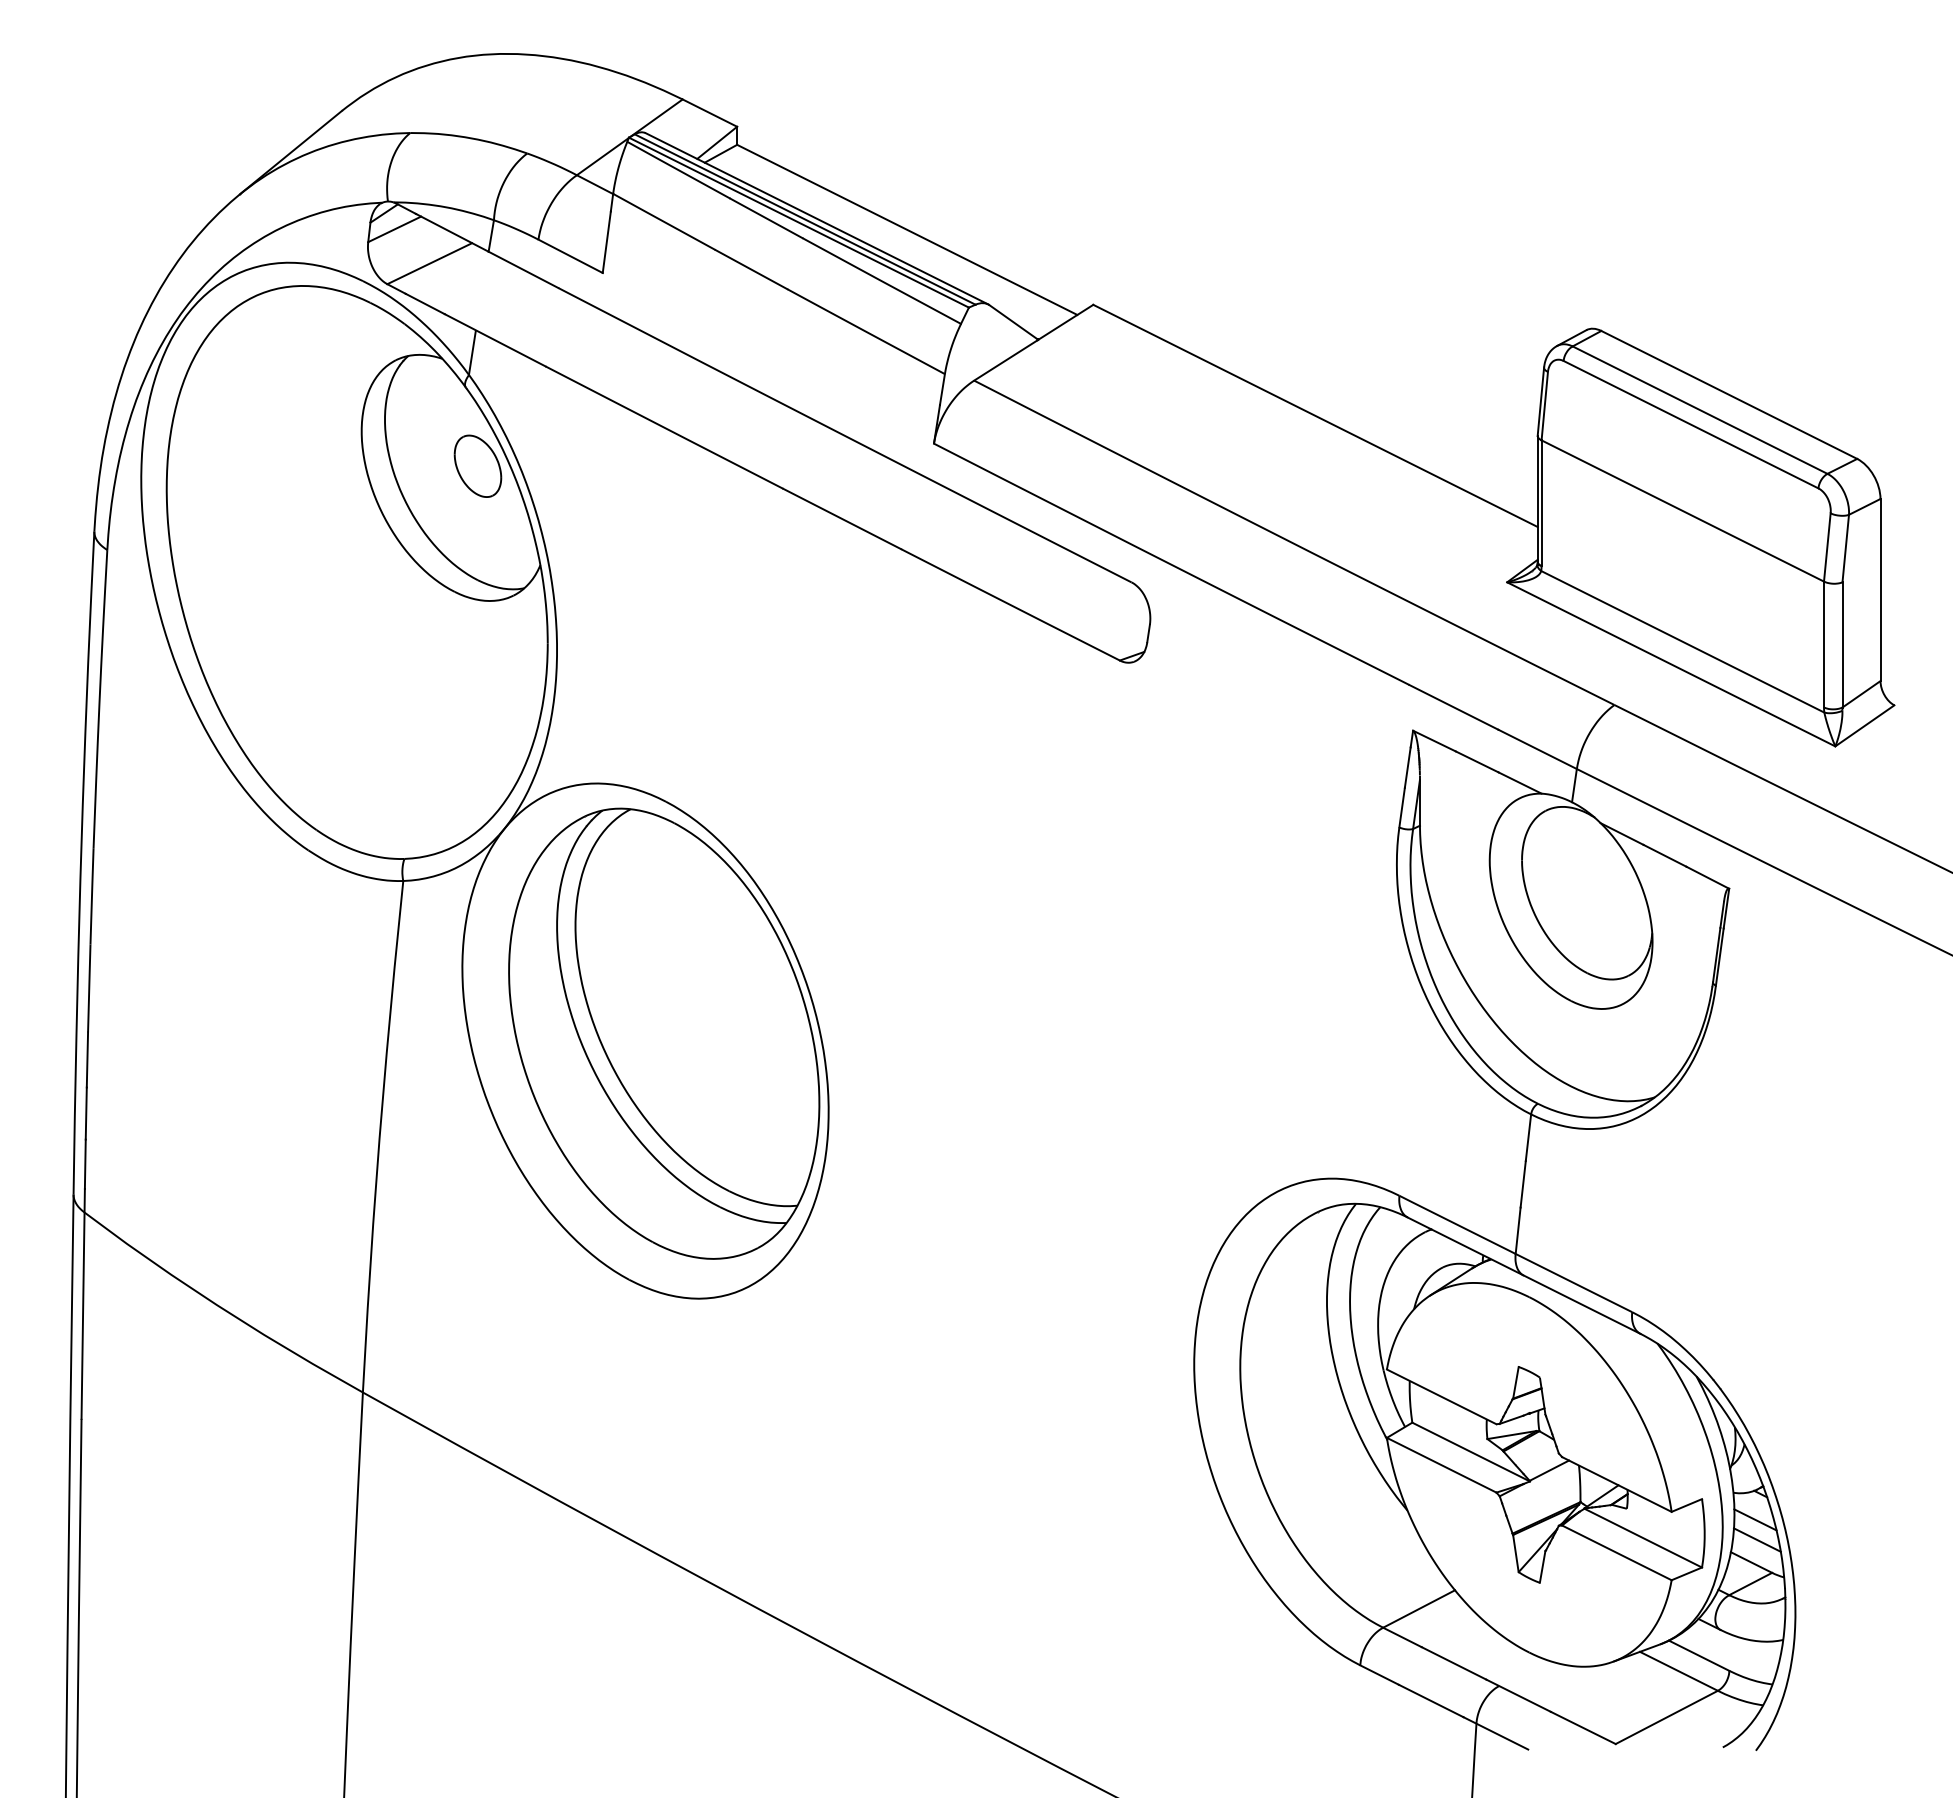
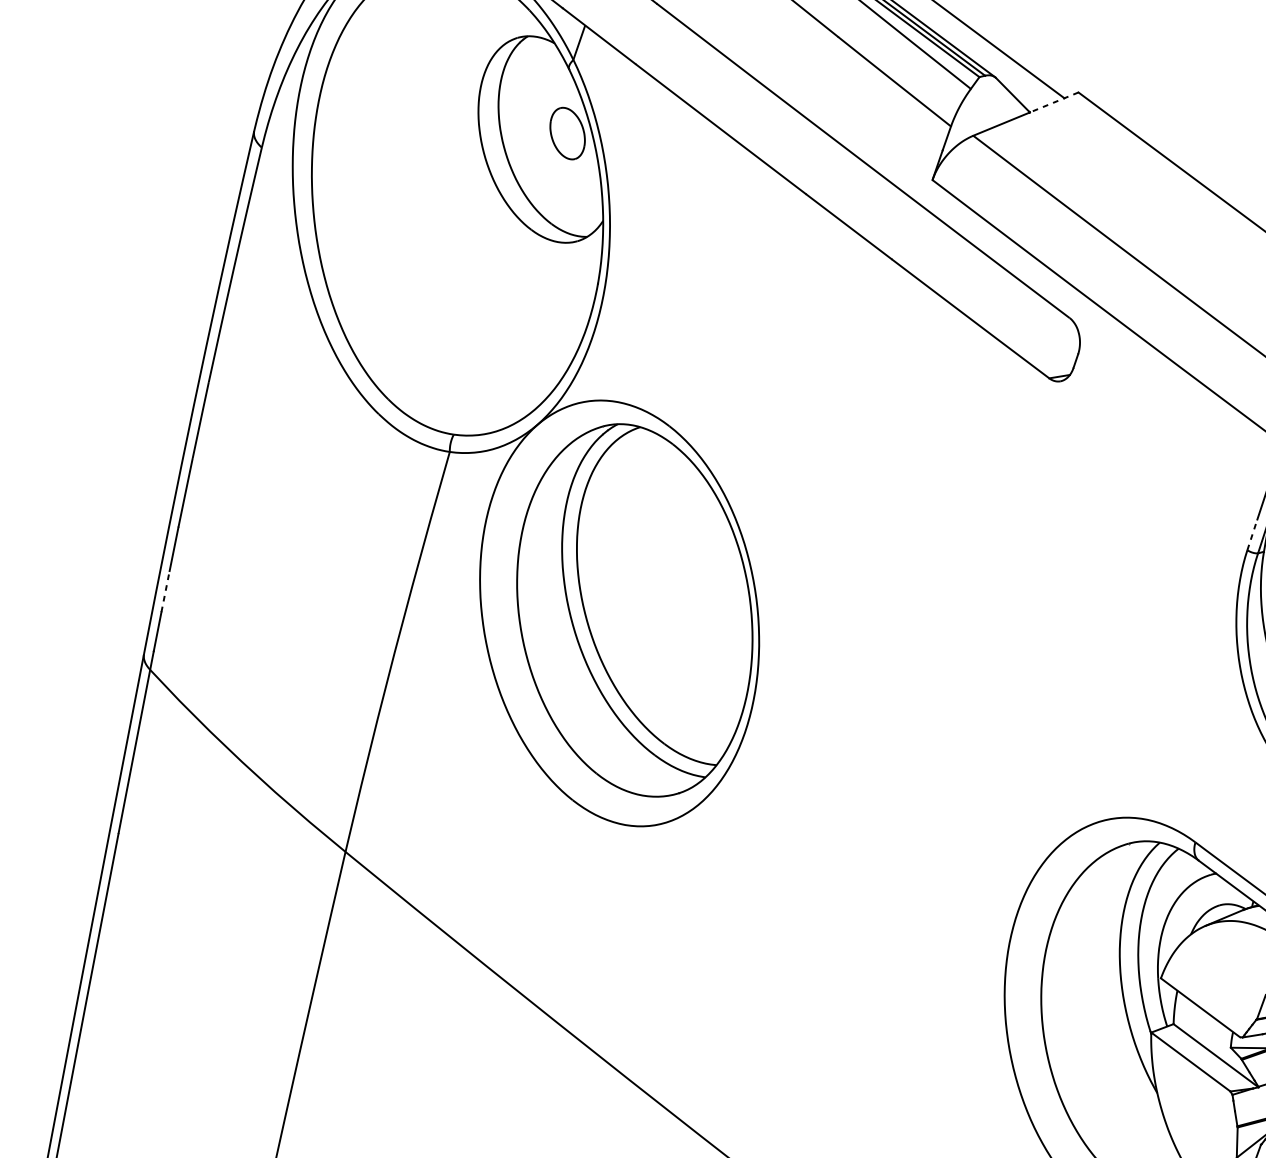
line: (1065, 322) -> (1053, 102), solid -> dashed
line: (1402, 807) -> (1252, 534), solid -> dashed
line: (86, 1113) -> (165, 591), solid -> dashed

